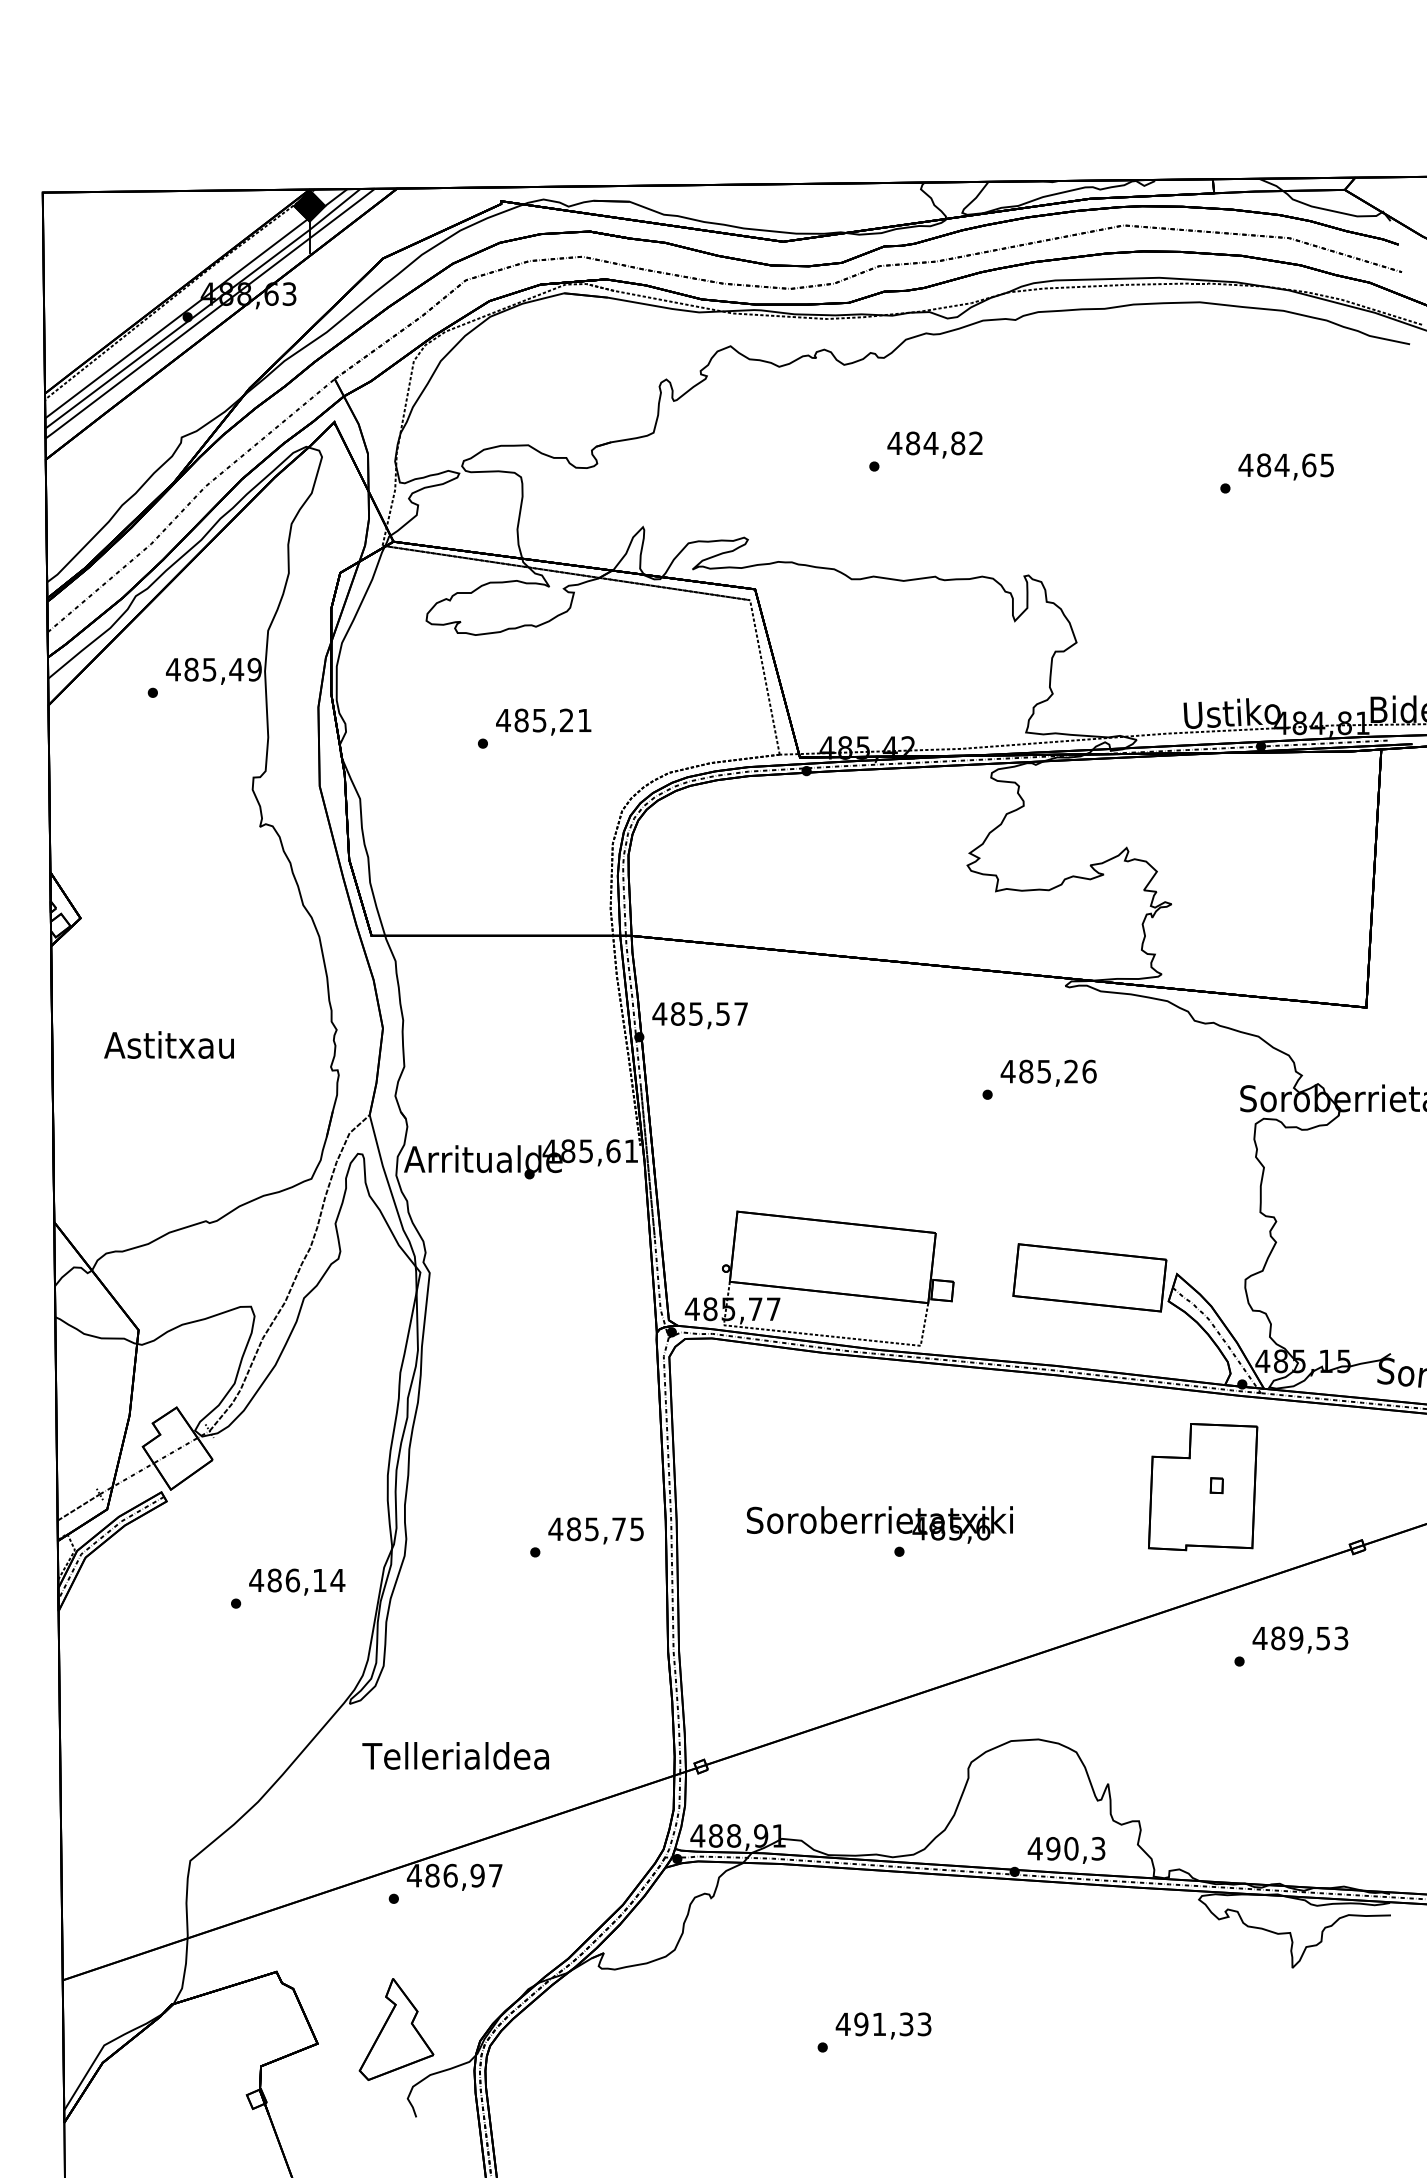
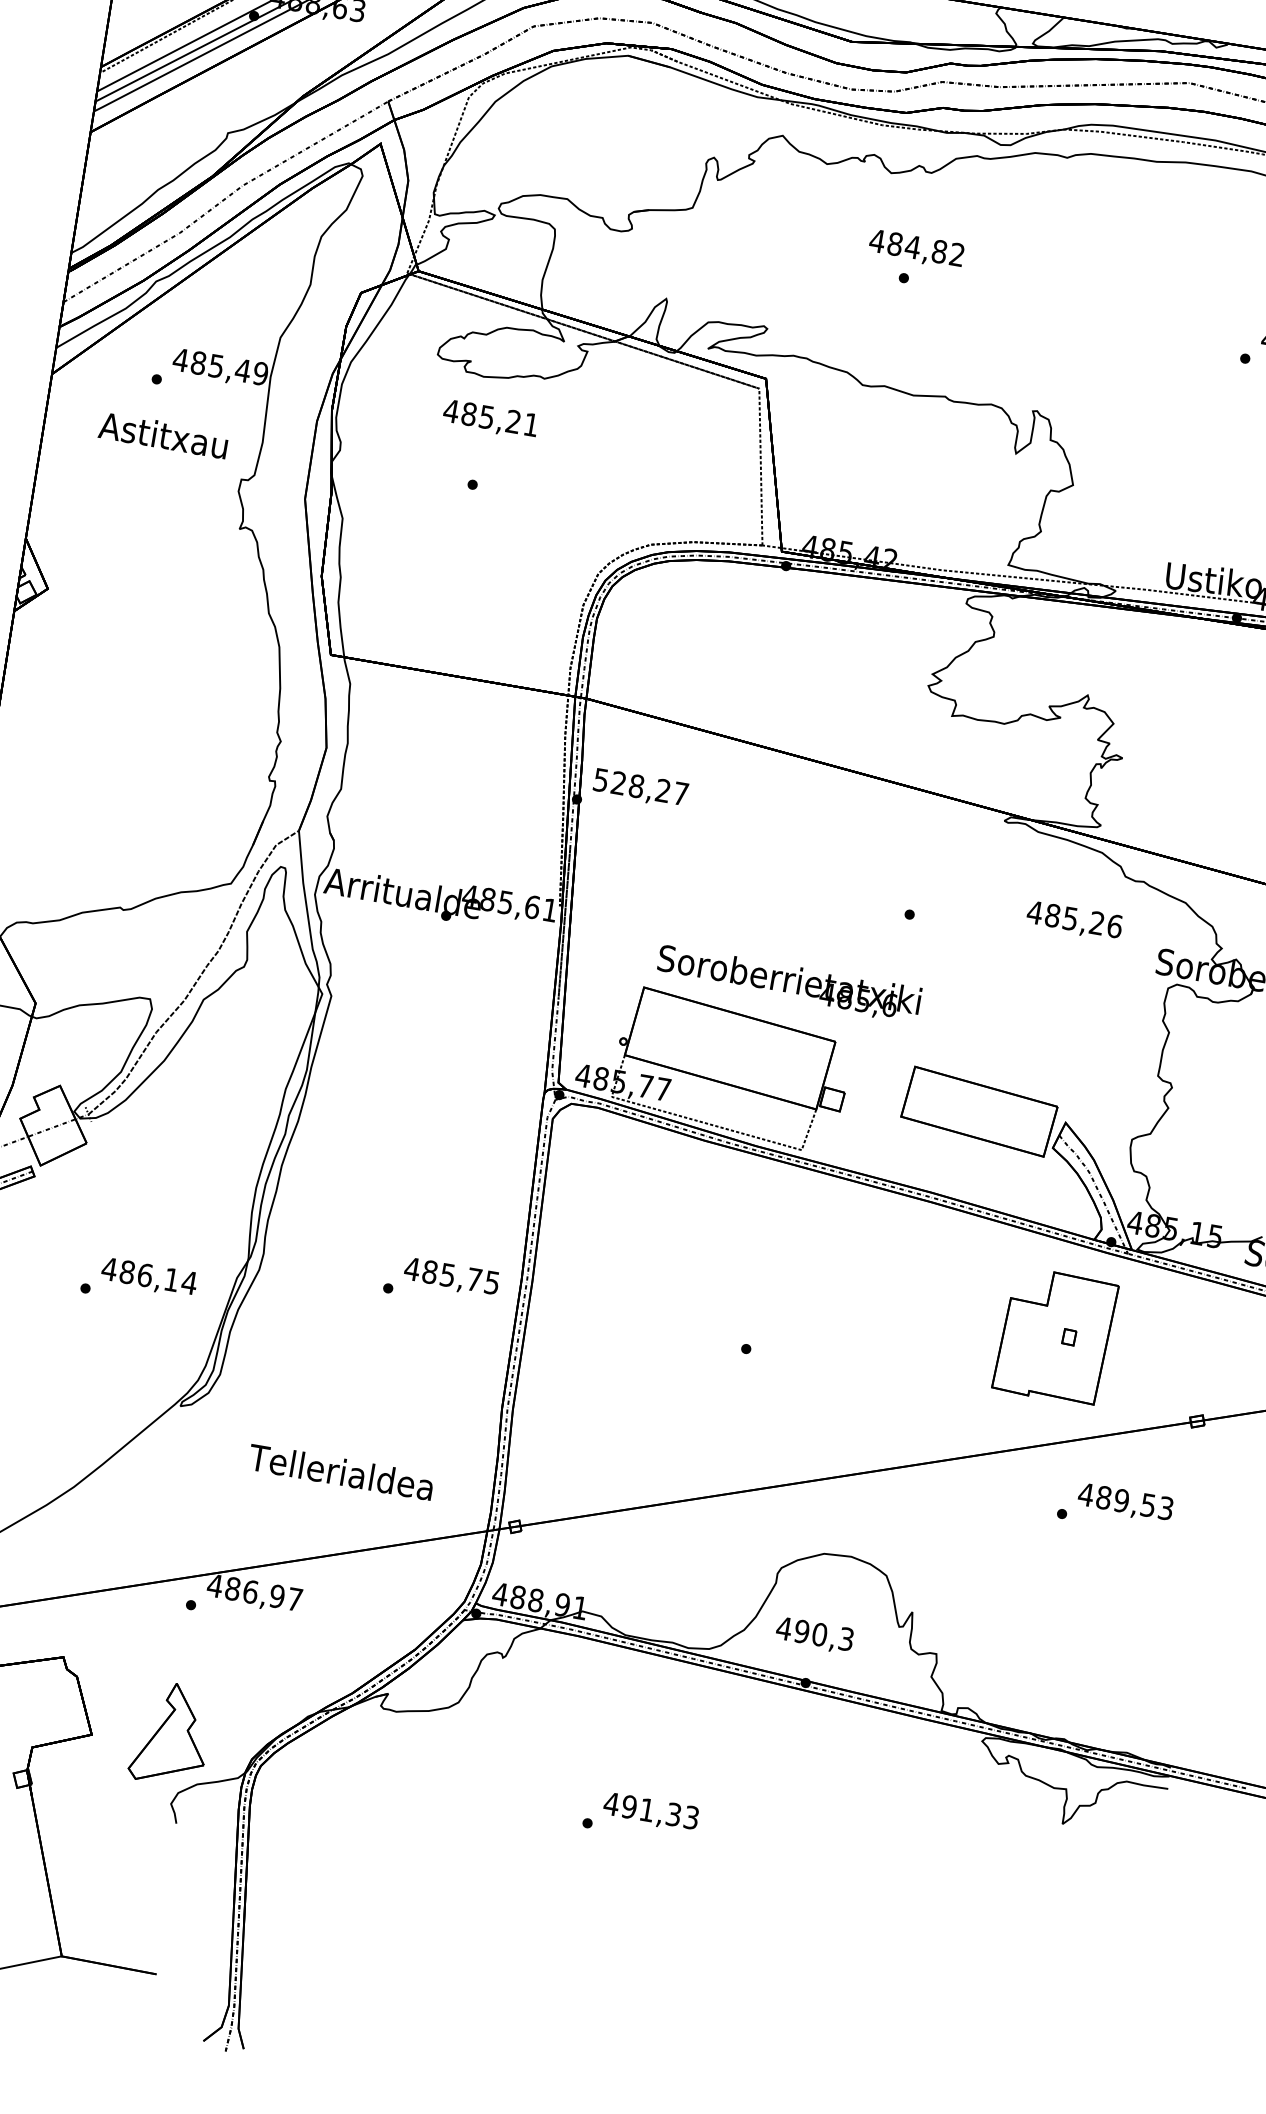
text: (934, 444) -> (916, 248), moved
text: (543, 721) -> (490, 418), moved
text: (690, 1013) -> (631, 784), 485,57 -> 528,27
text: (168, 1044) -> (163, 434), moved
text: (1048, 1072) -> (1074, 920), moved
text: (879, 1524) -> (788, 983), moved
text: (455, 1755) -> (340, 1471), moved
text: (1066, 1850) -> (814, 1635), moved

